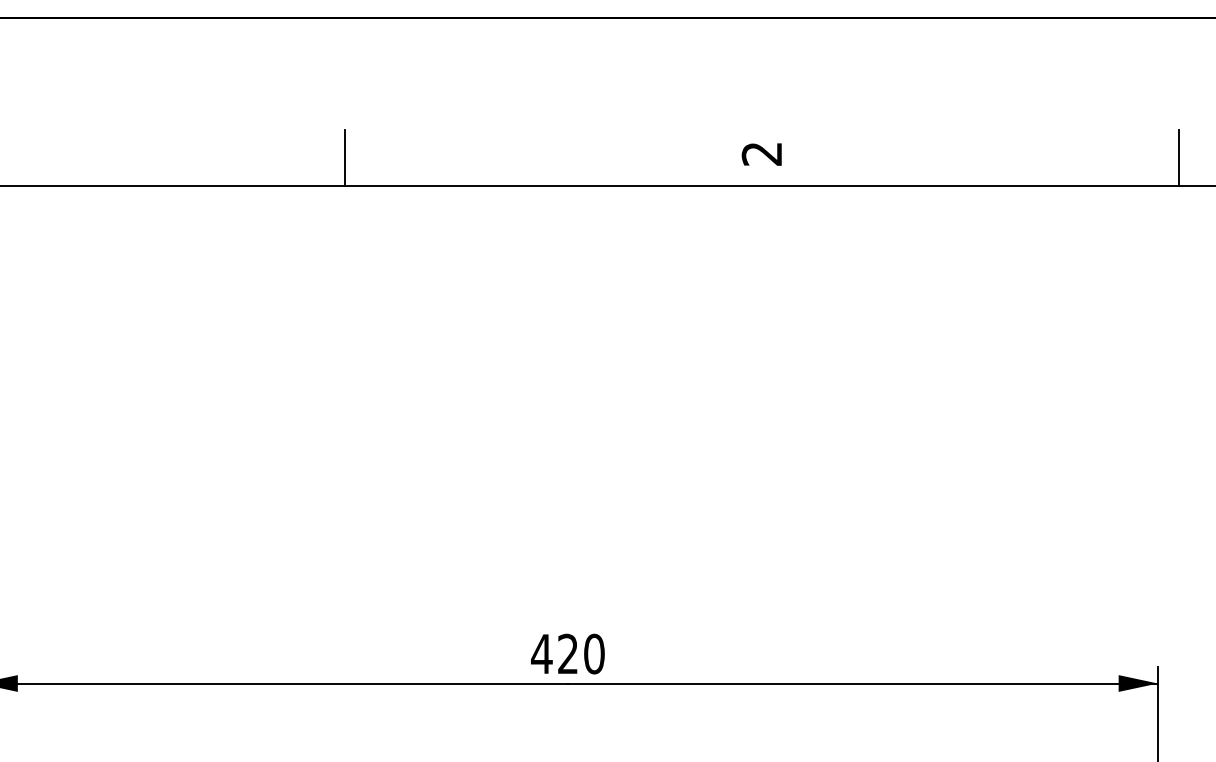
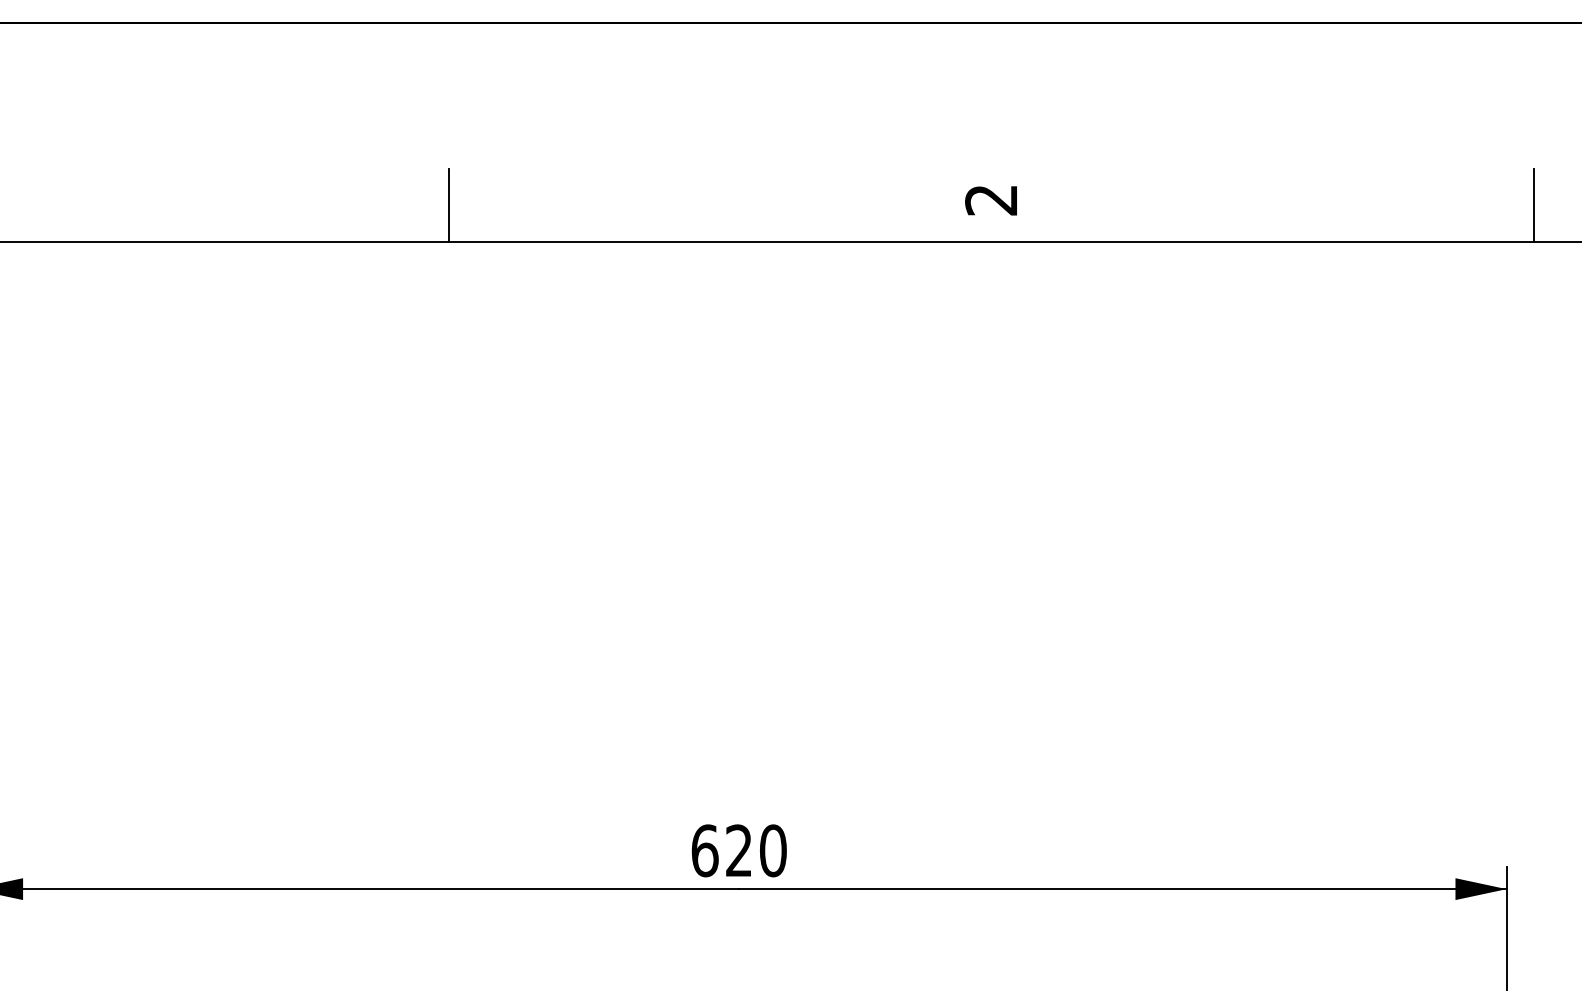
text: (541, 653) -> (704, 850), 420 -> 620

